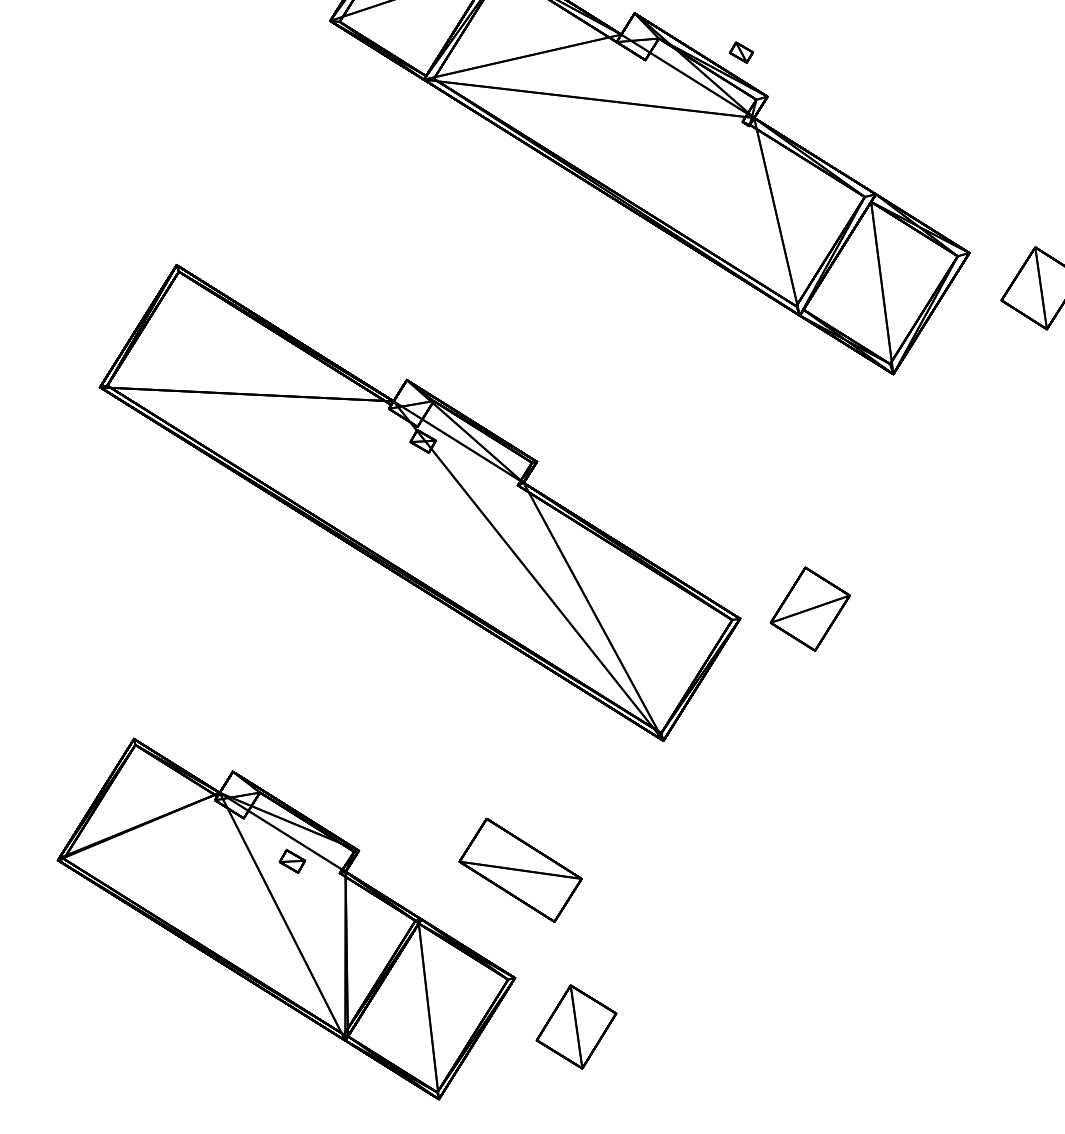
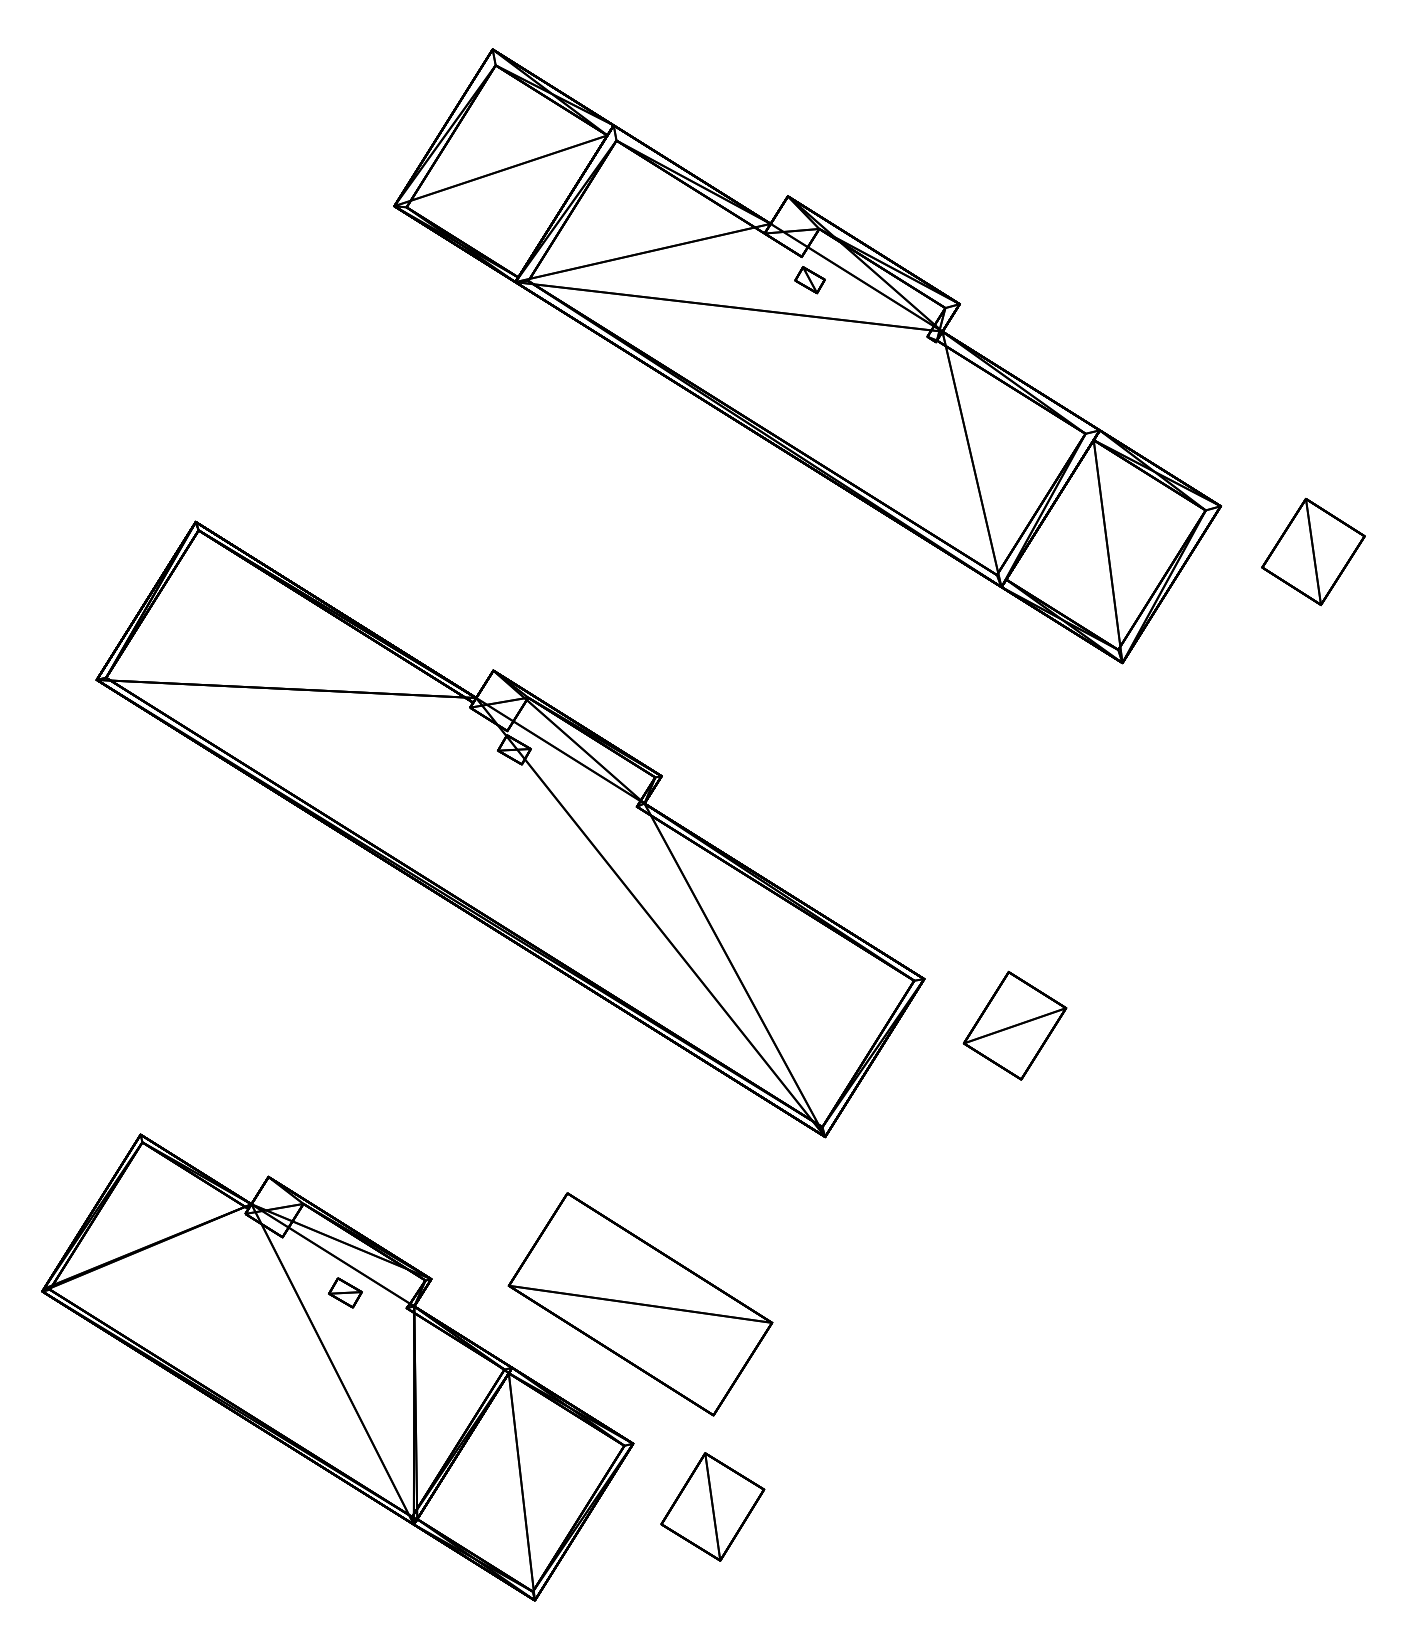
part: (741, 52) -> (809, 280), moved
part: (809, 608) -> (1014, 1025), moved
part: (520, 870) -> (640, 1304), size x1.67

